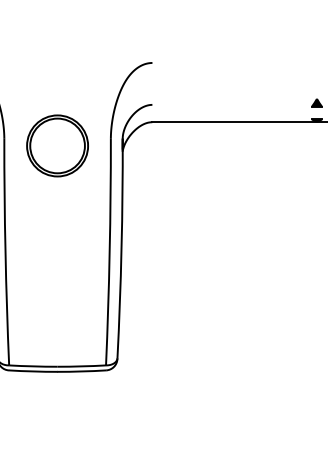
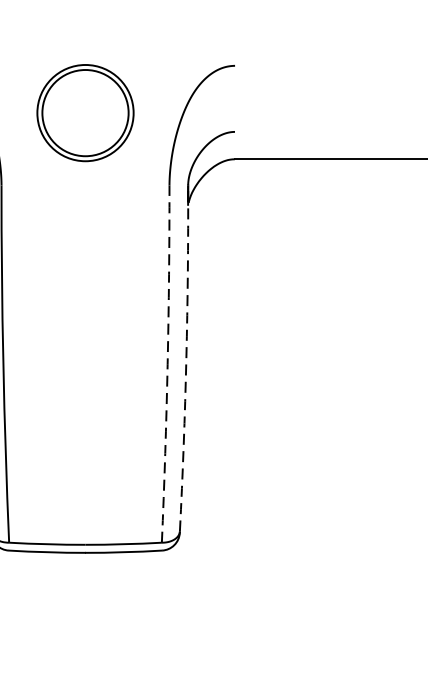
part: (57, 145) -> (85, 112), moved
arc: (121, 248) -> (186, 358), solid -> dashed
arc: (109, 252) -> (167, 364), solid -> dashed

